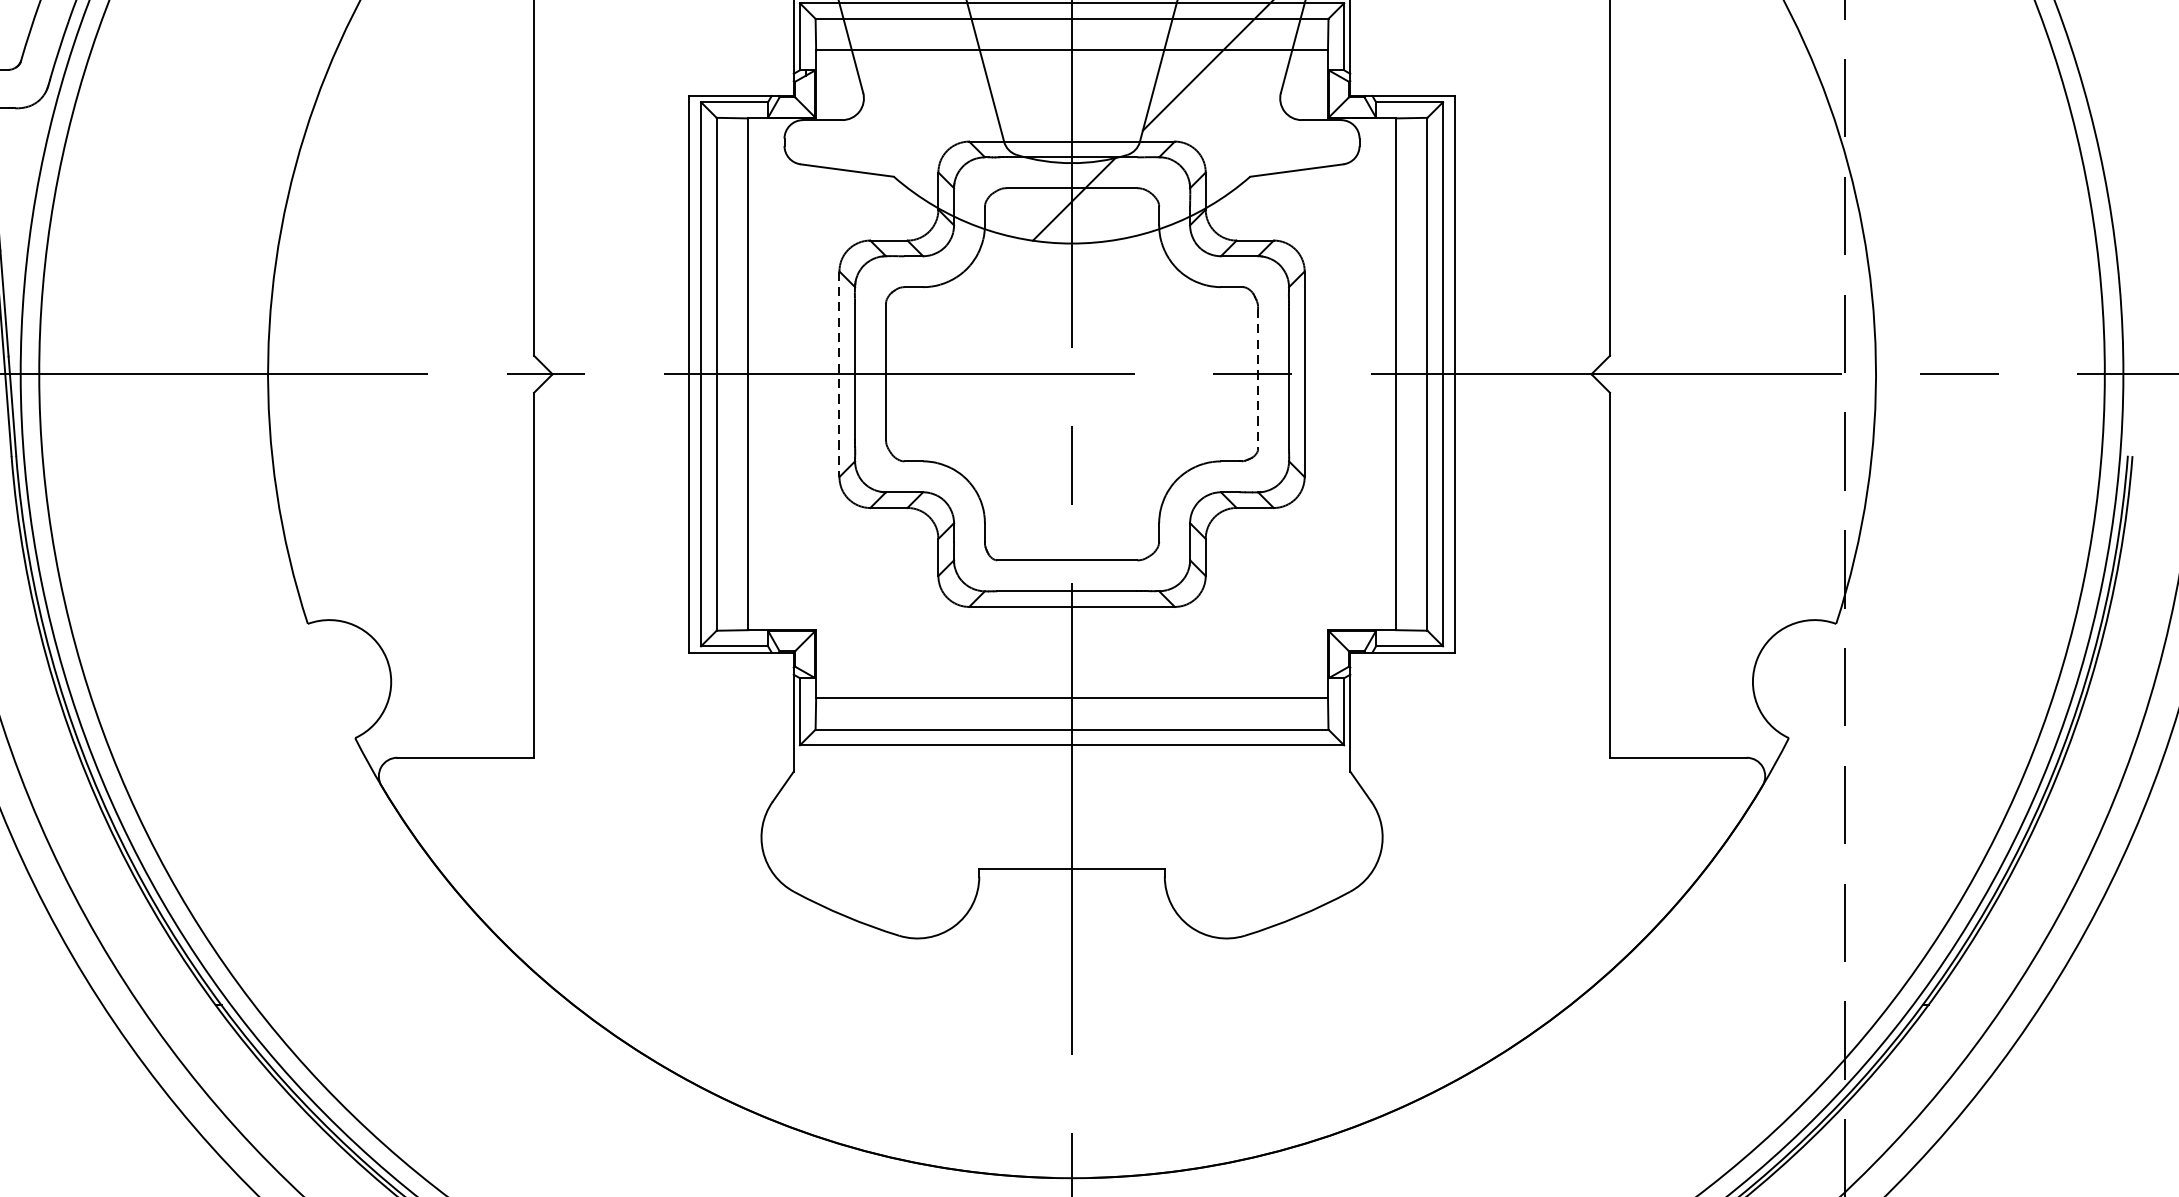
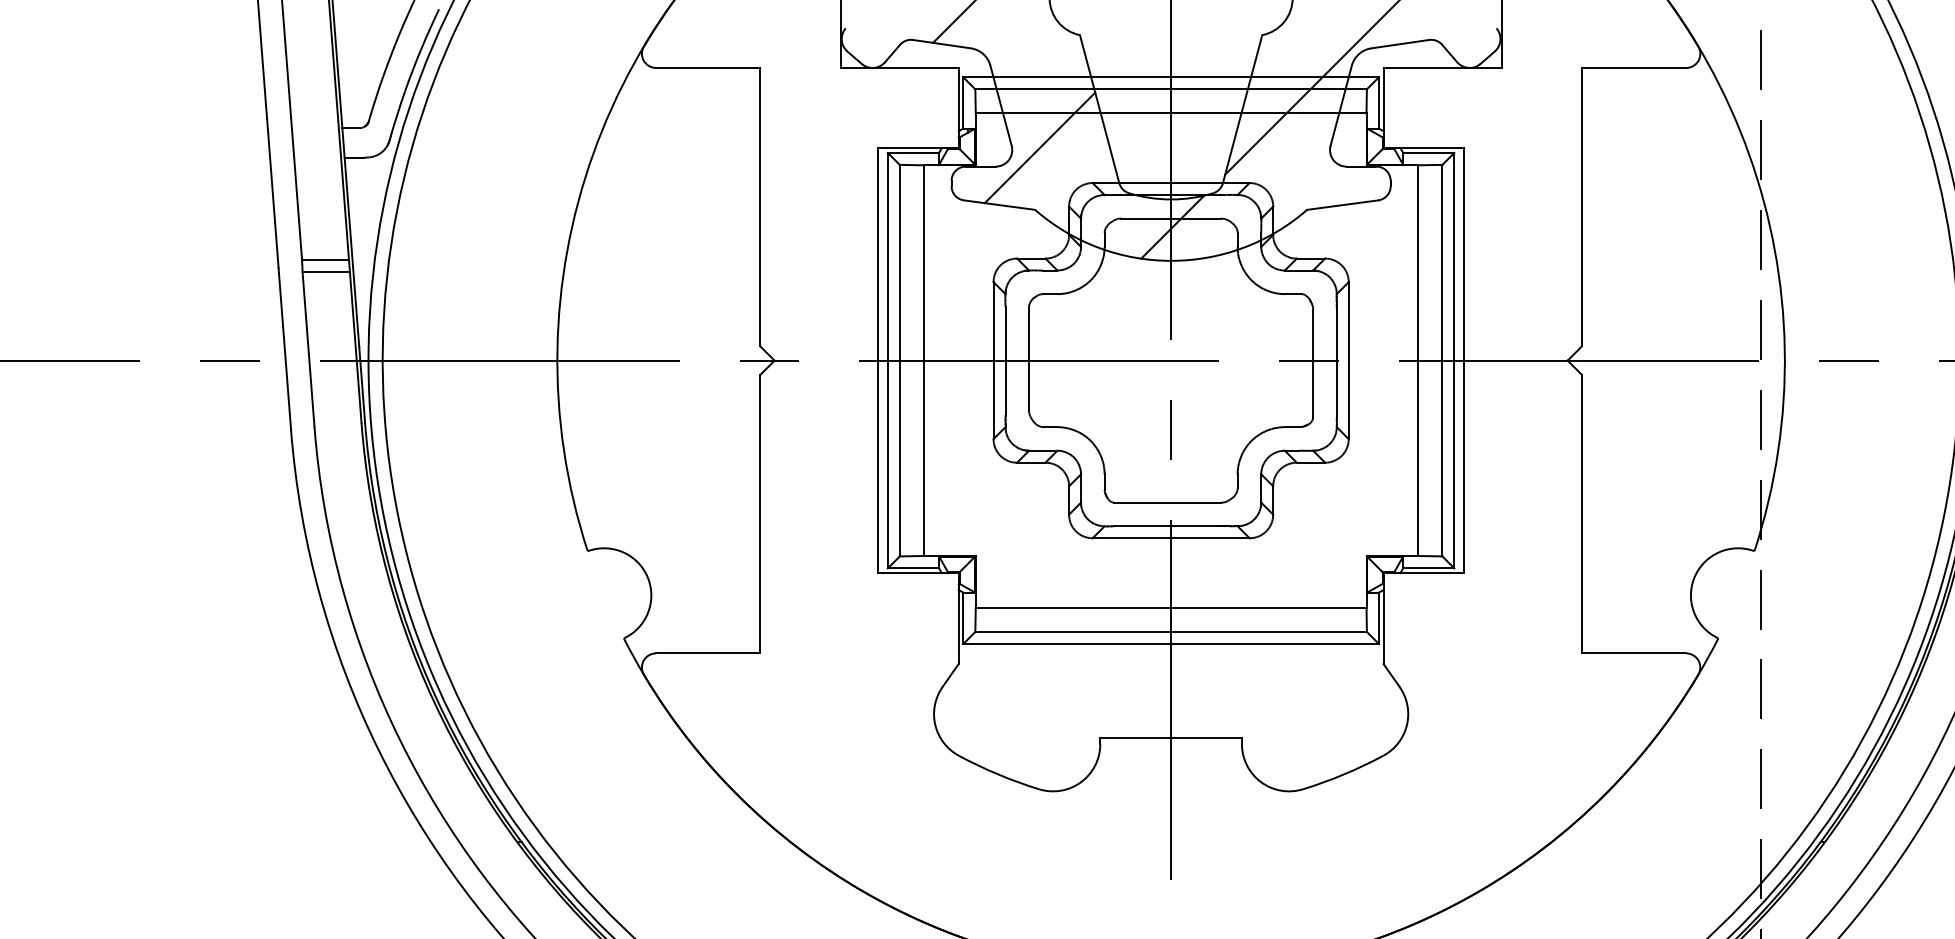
line: (899, 95) -> (1039, 147), added
line: (839, 375) -> (993, 361), dashed -> solid
line: (1258, 379) -> (1313, 364), dashed -> solid

